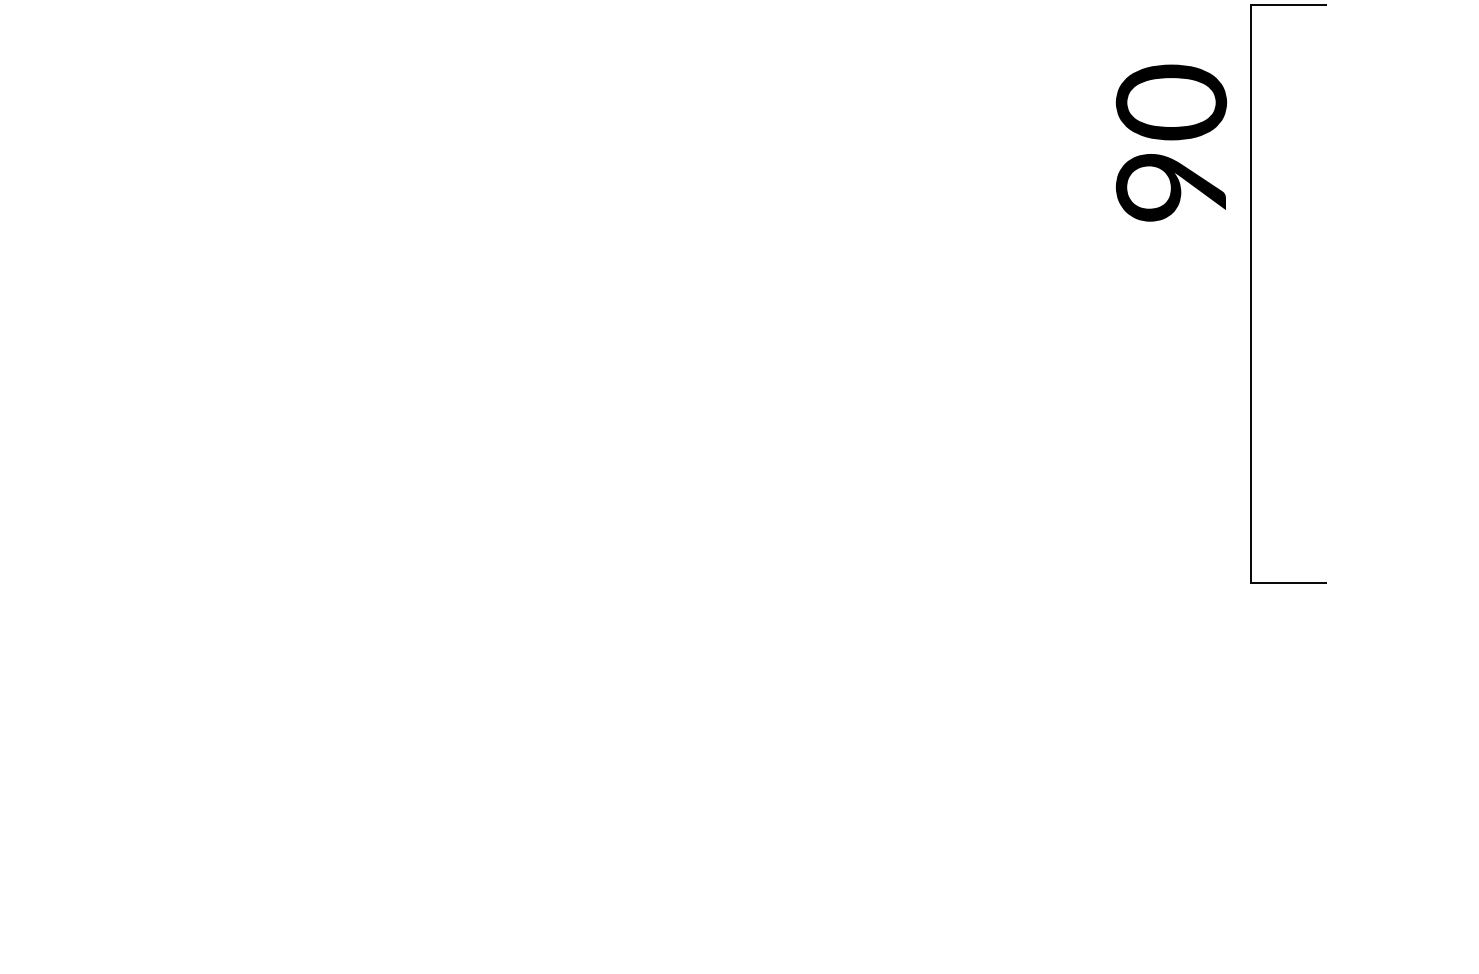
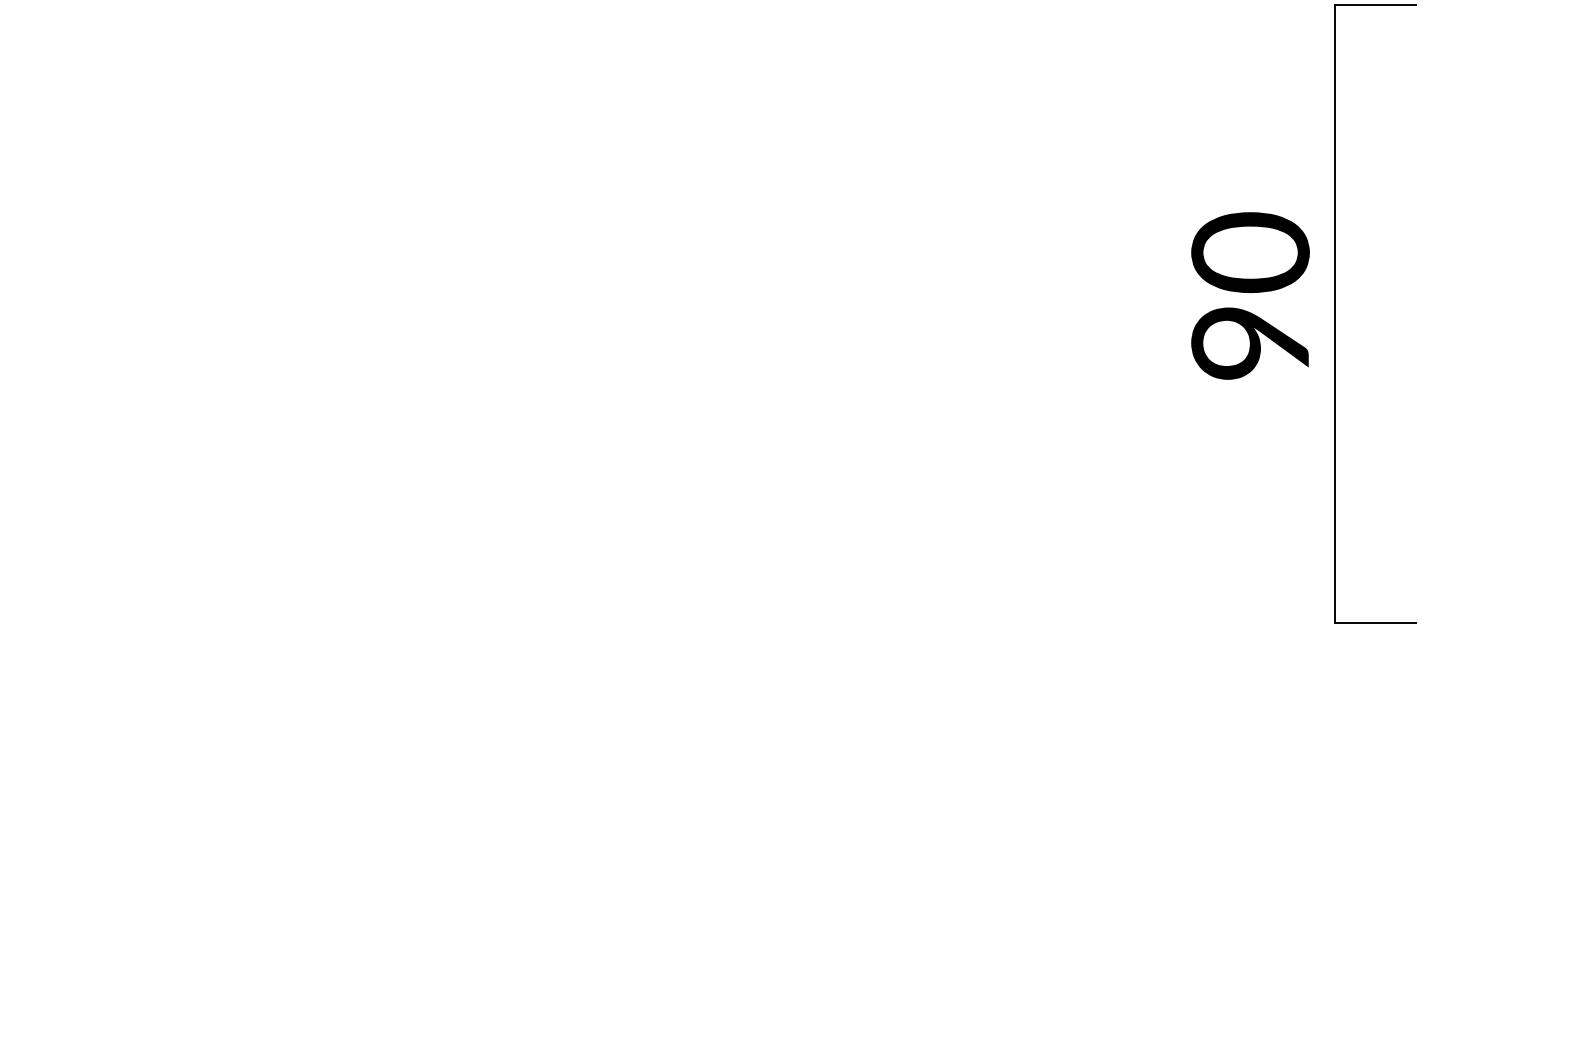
text: (1171, 142) -> (1250, 295), moved

